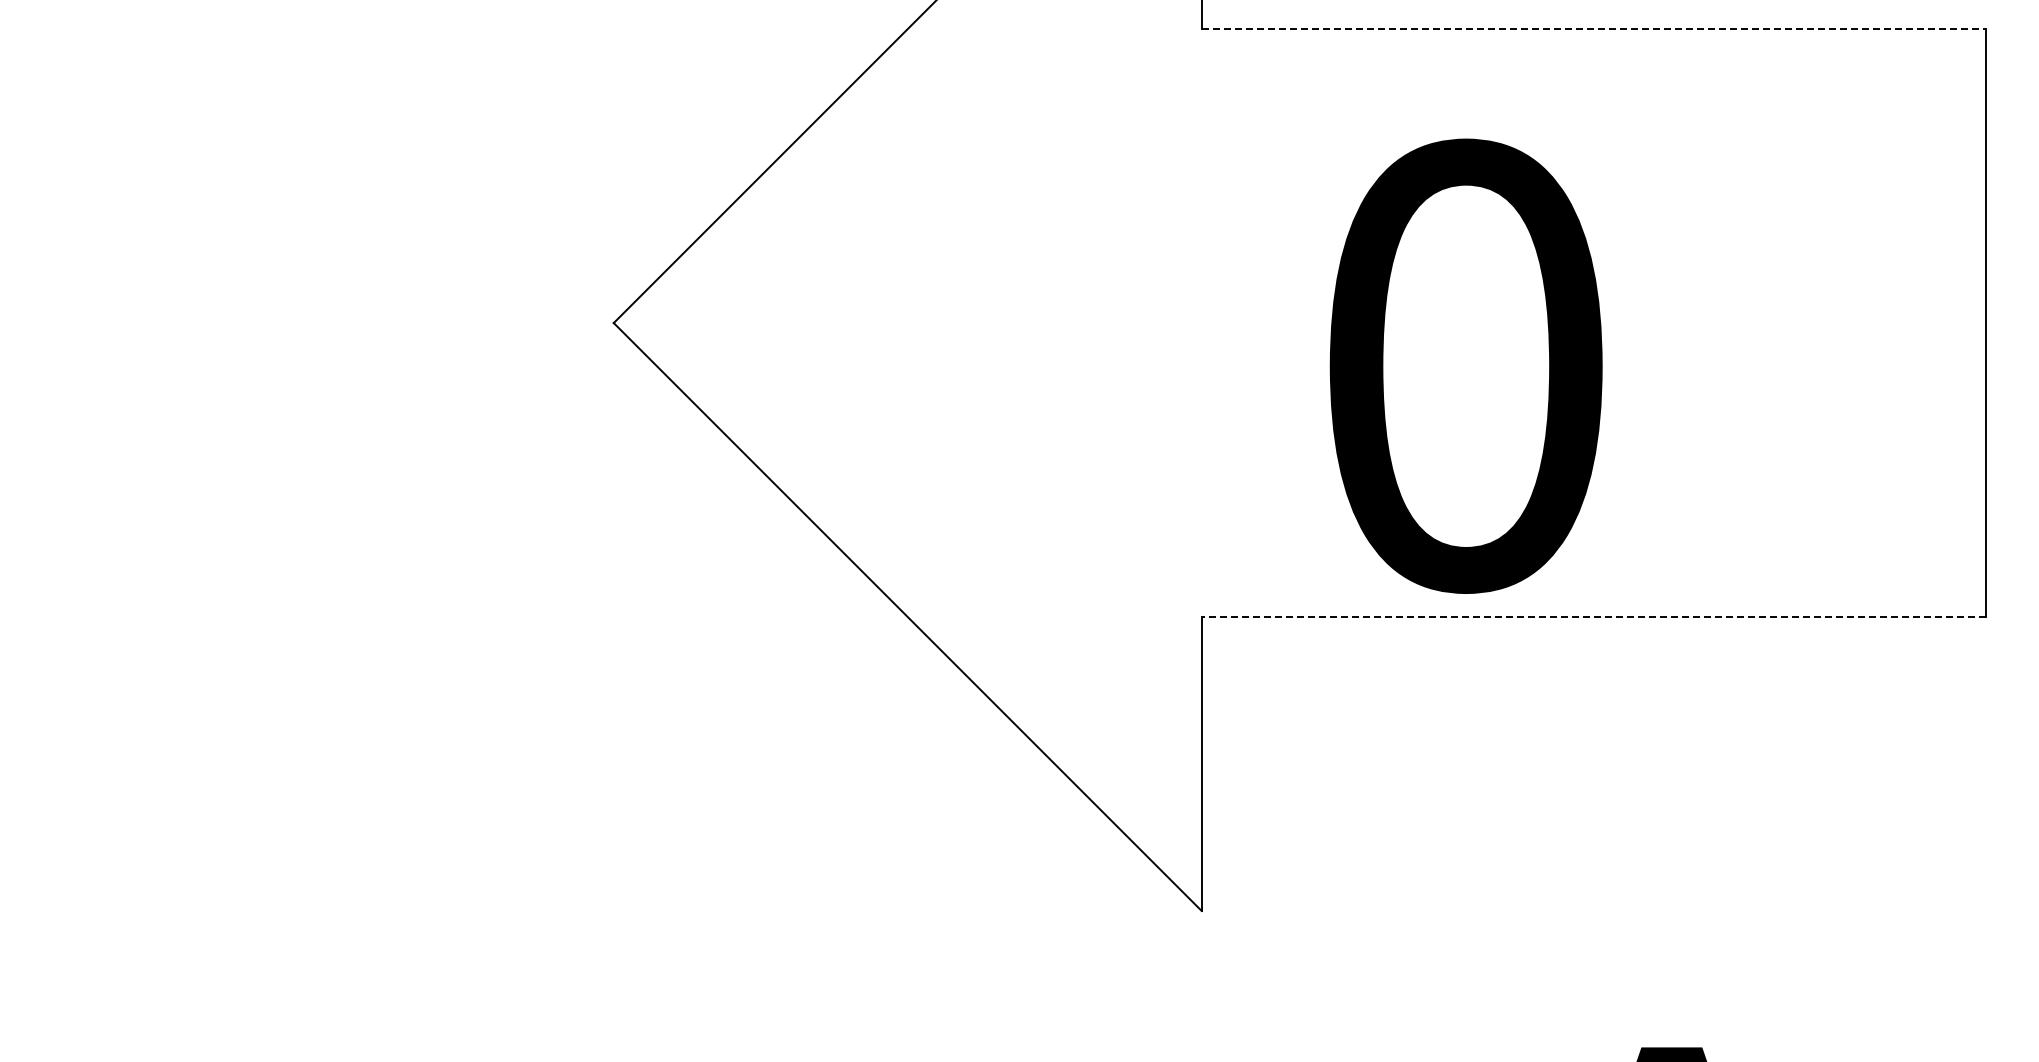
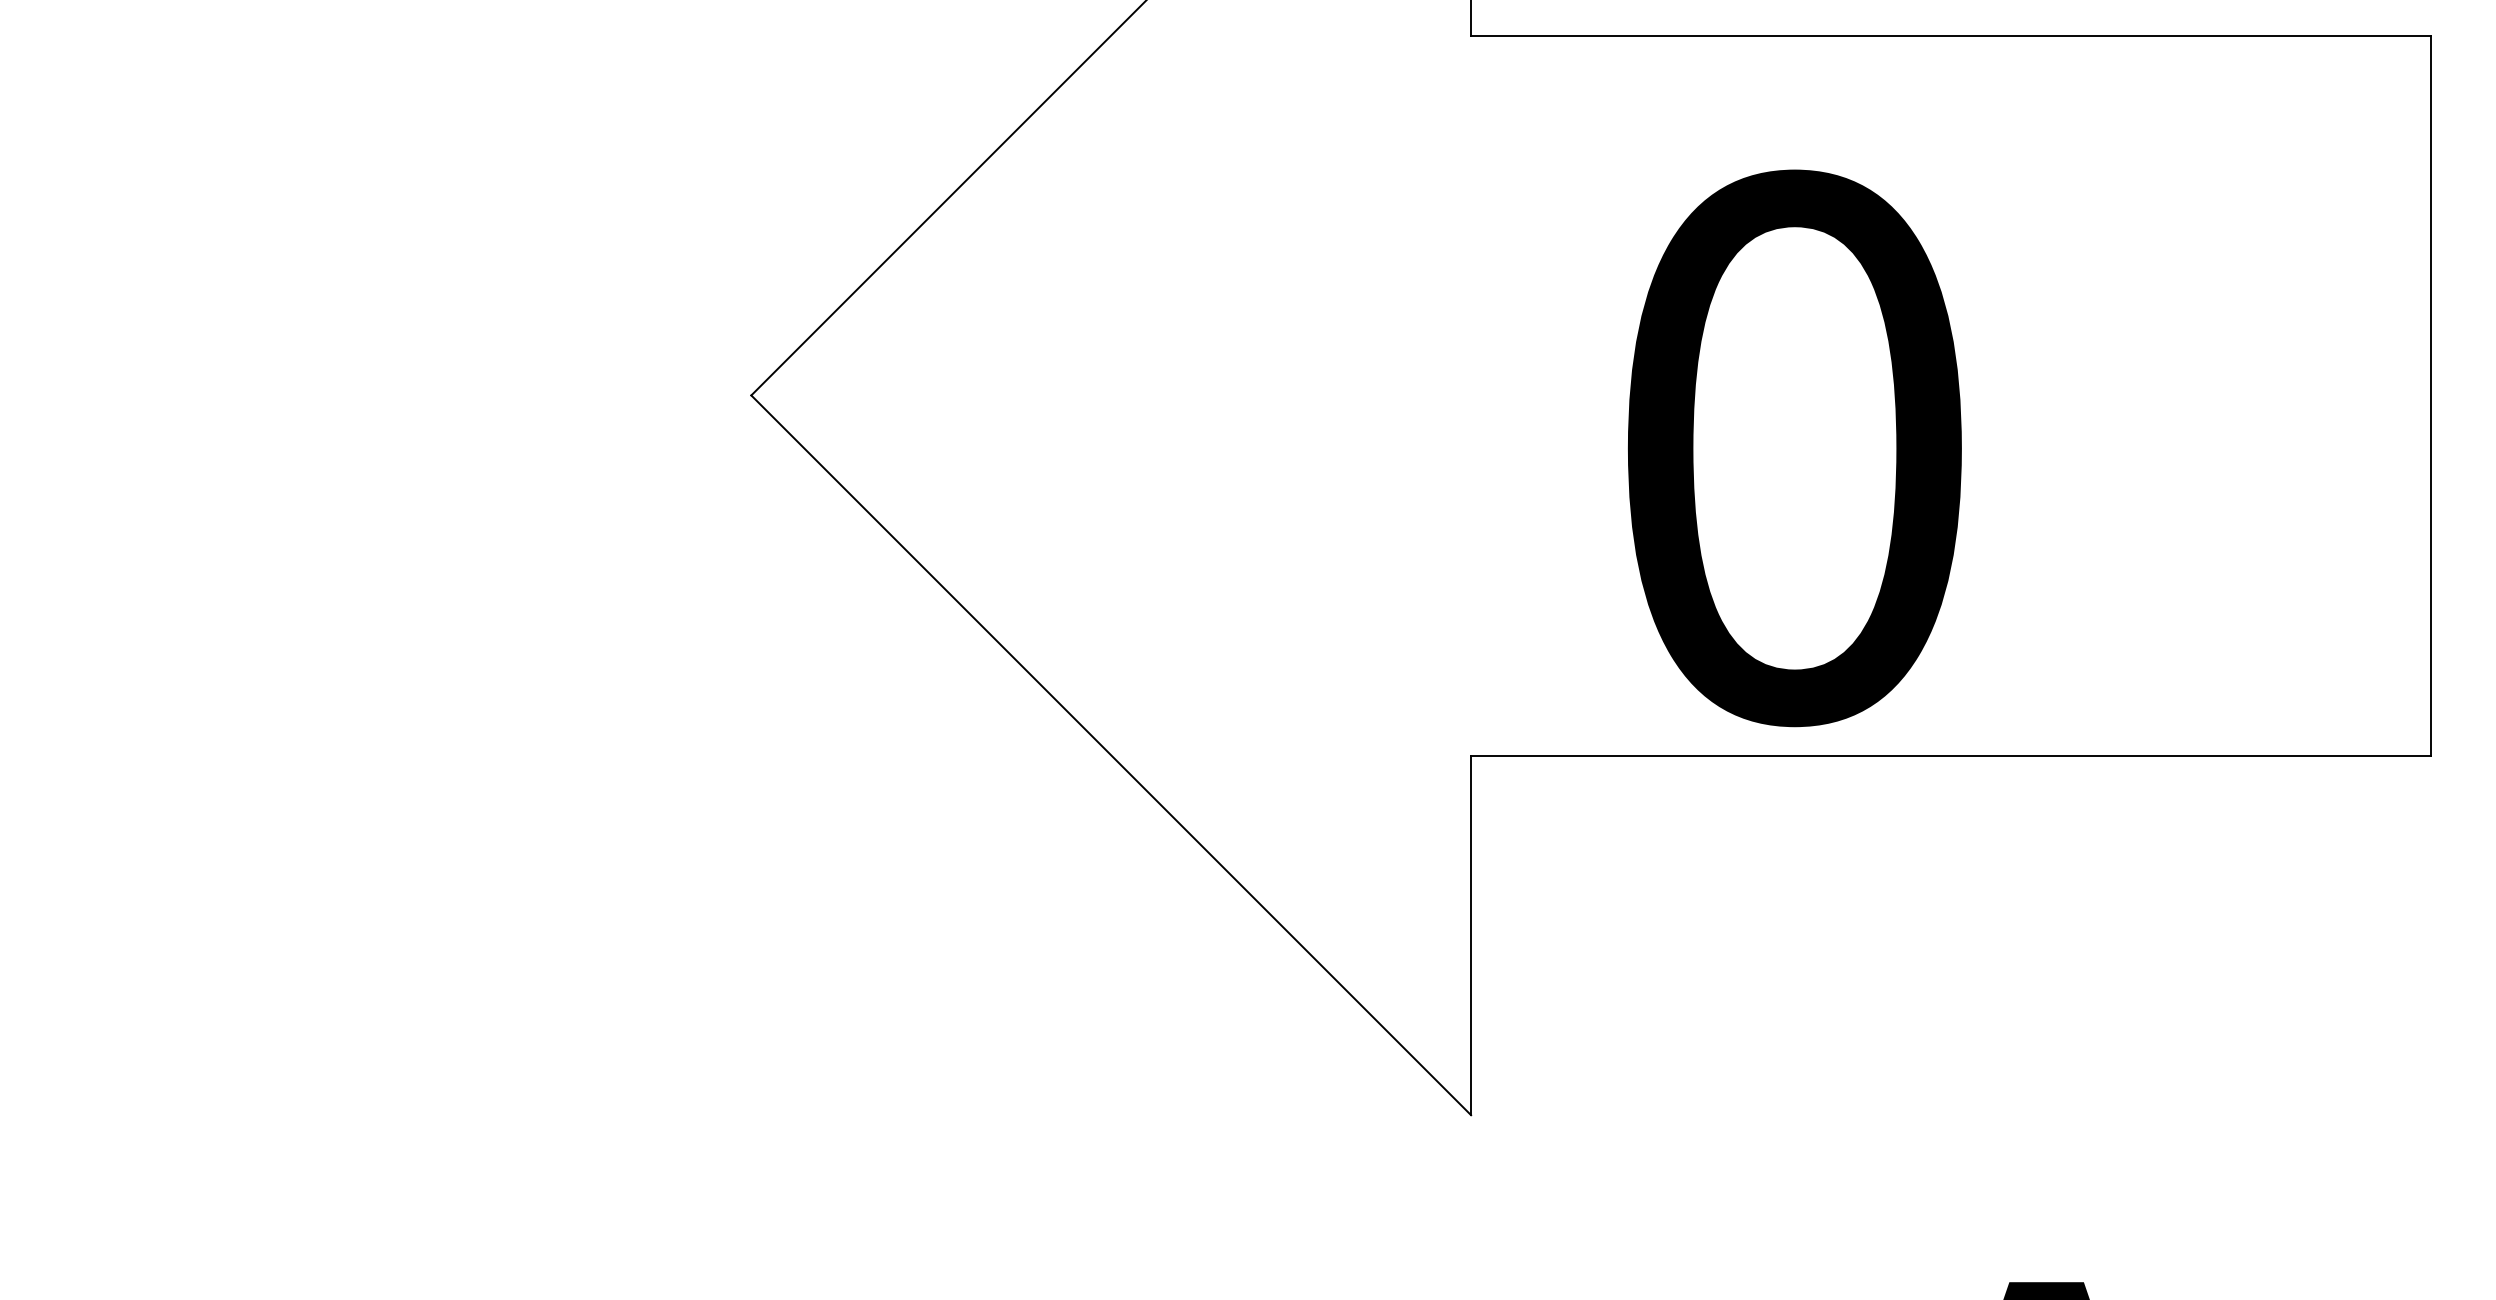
line: (1593, 29) -> (1950, 36), dashed -> solid
line: (1593, 617) -> (1950, 755), dashed -> solid

